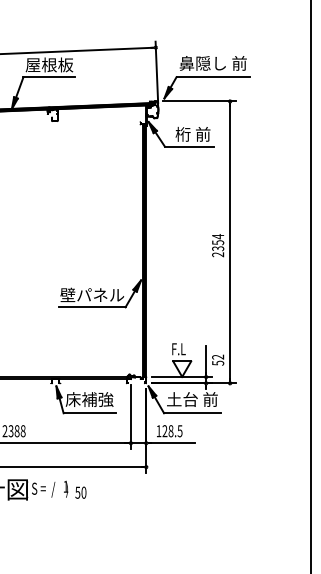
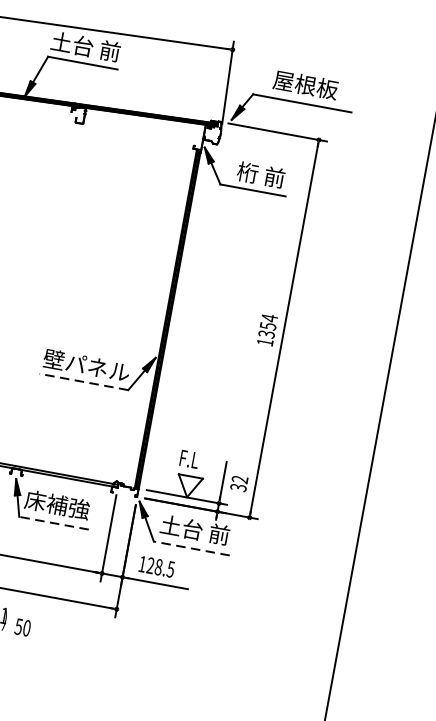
text: (212, 63) -> (304, 84), 鼻隠し 前 -> 屋根板
text: (49, 64) -> (86, 46), 屋根板 -> 土台 前
text: (217, 254) -> (264, 341), 2354 -> 1354
line: (91, 307) -> (82, 381), solid -> dashed
text: (217, 362) -> (237, 486), 52 -> 32
line: (89, 413) -> (53, 523), solid -> dashed
line: (191, 413) -> (190, 548), solid -> dashed

